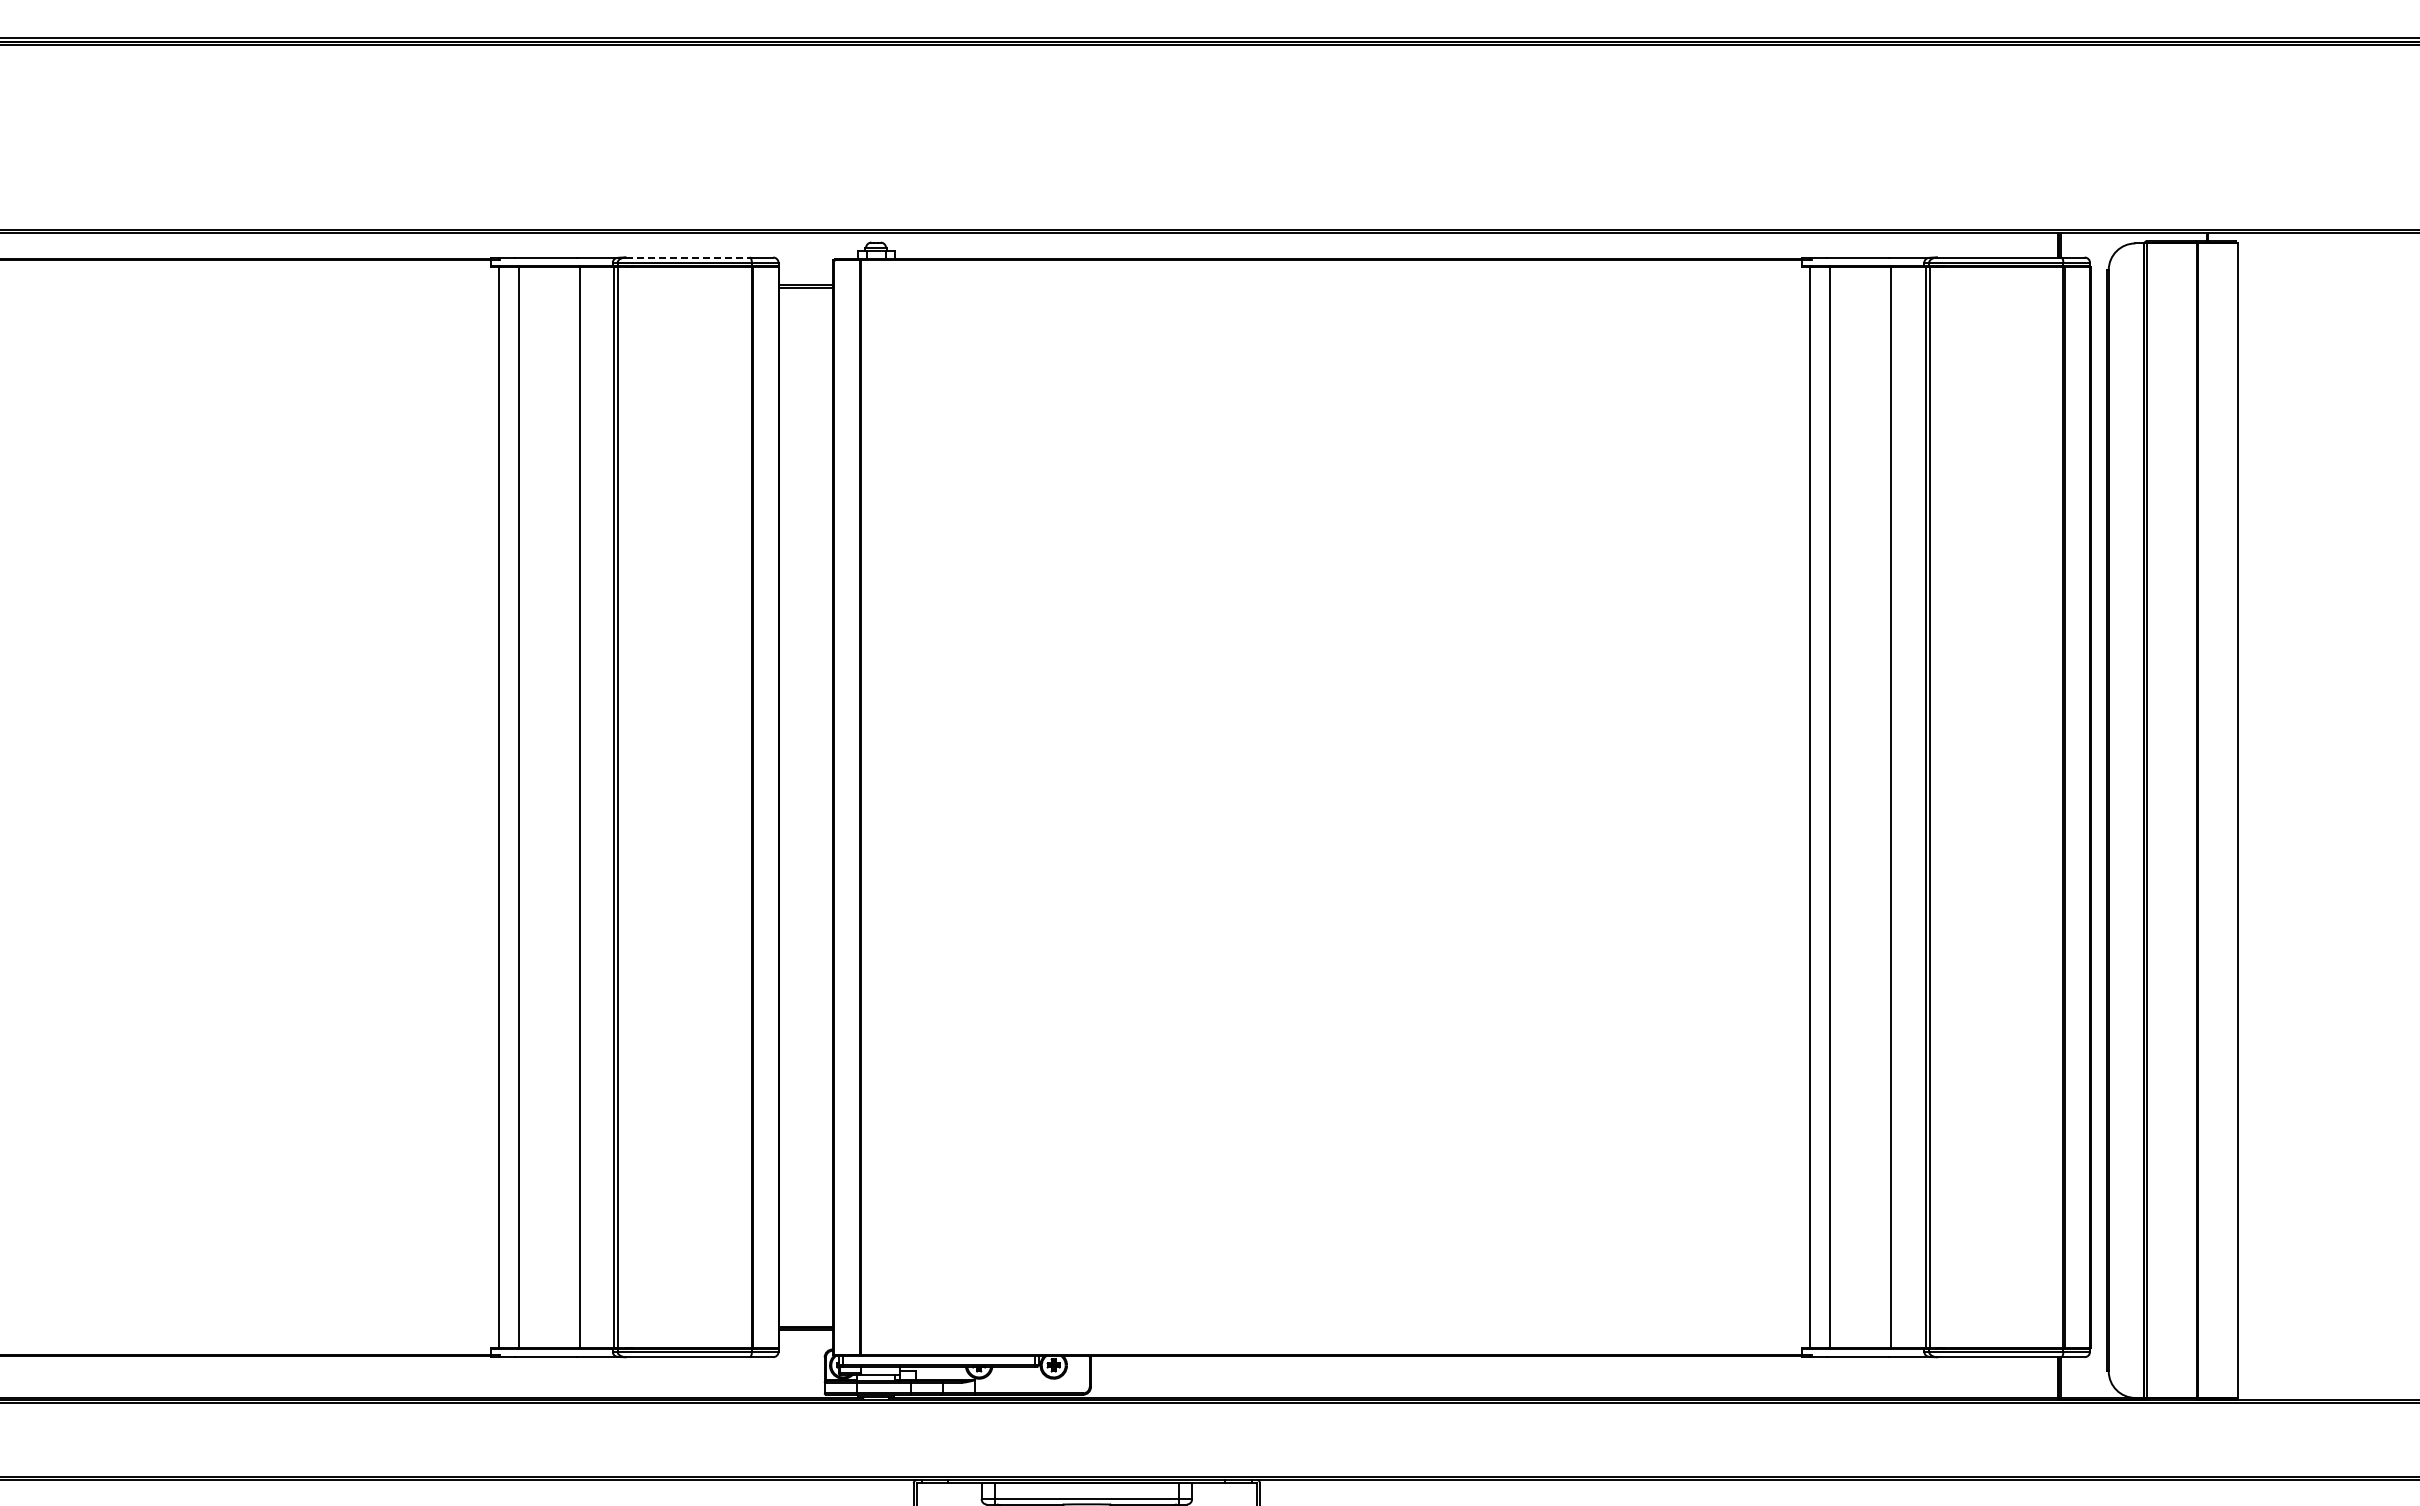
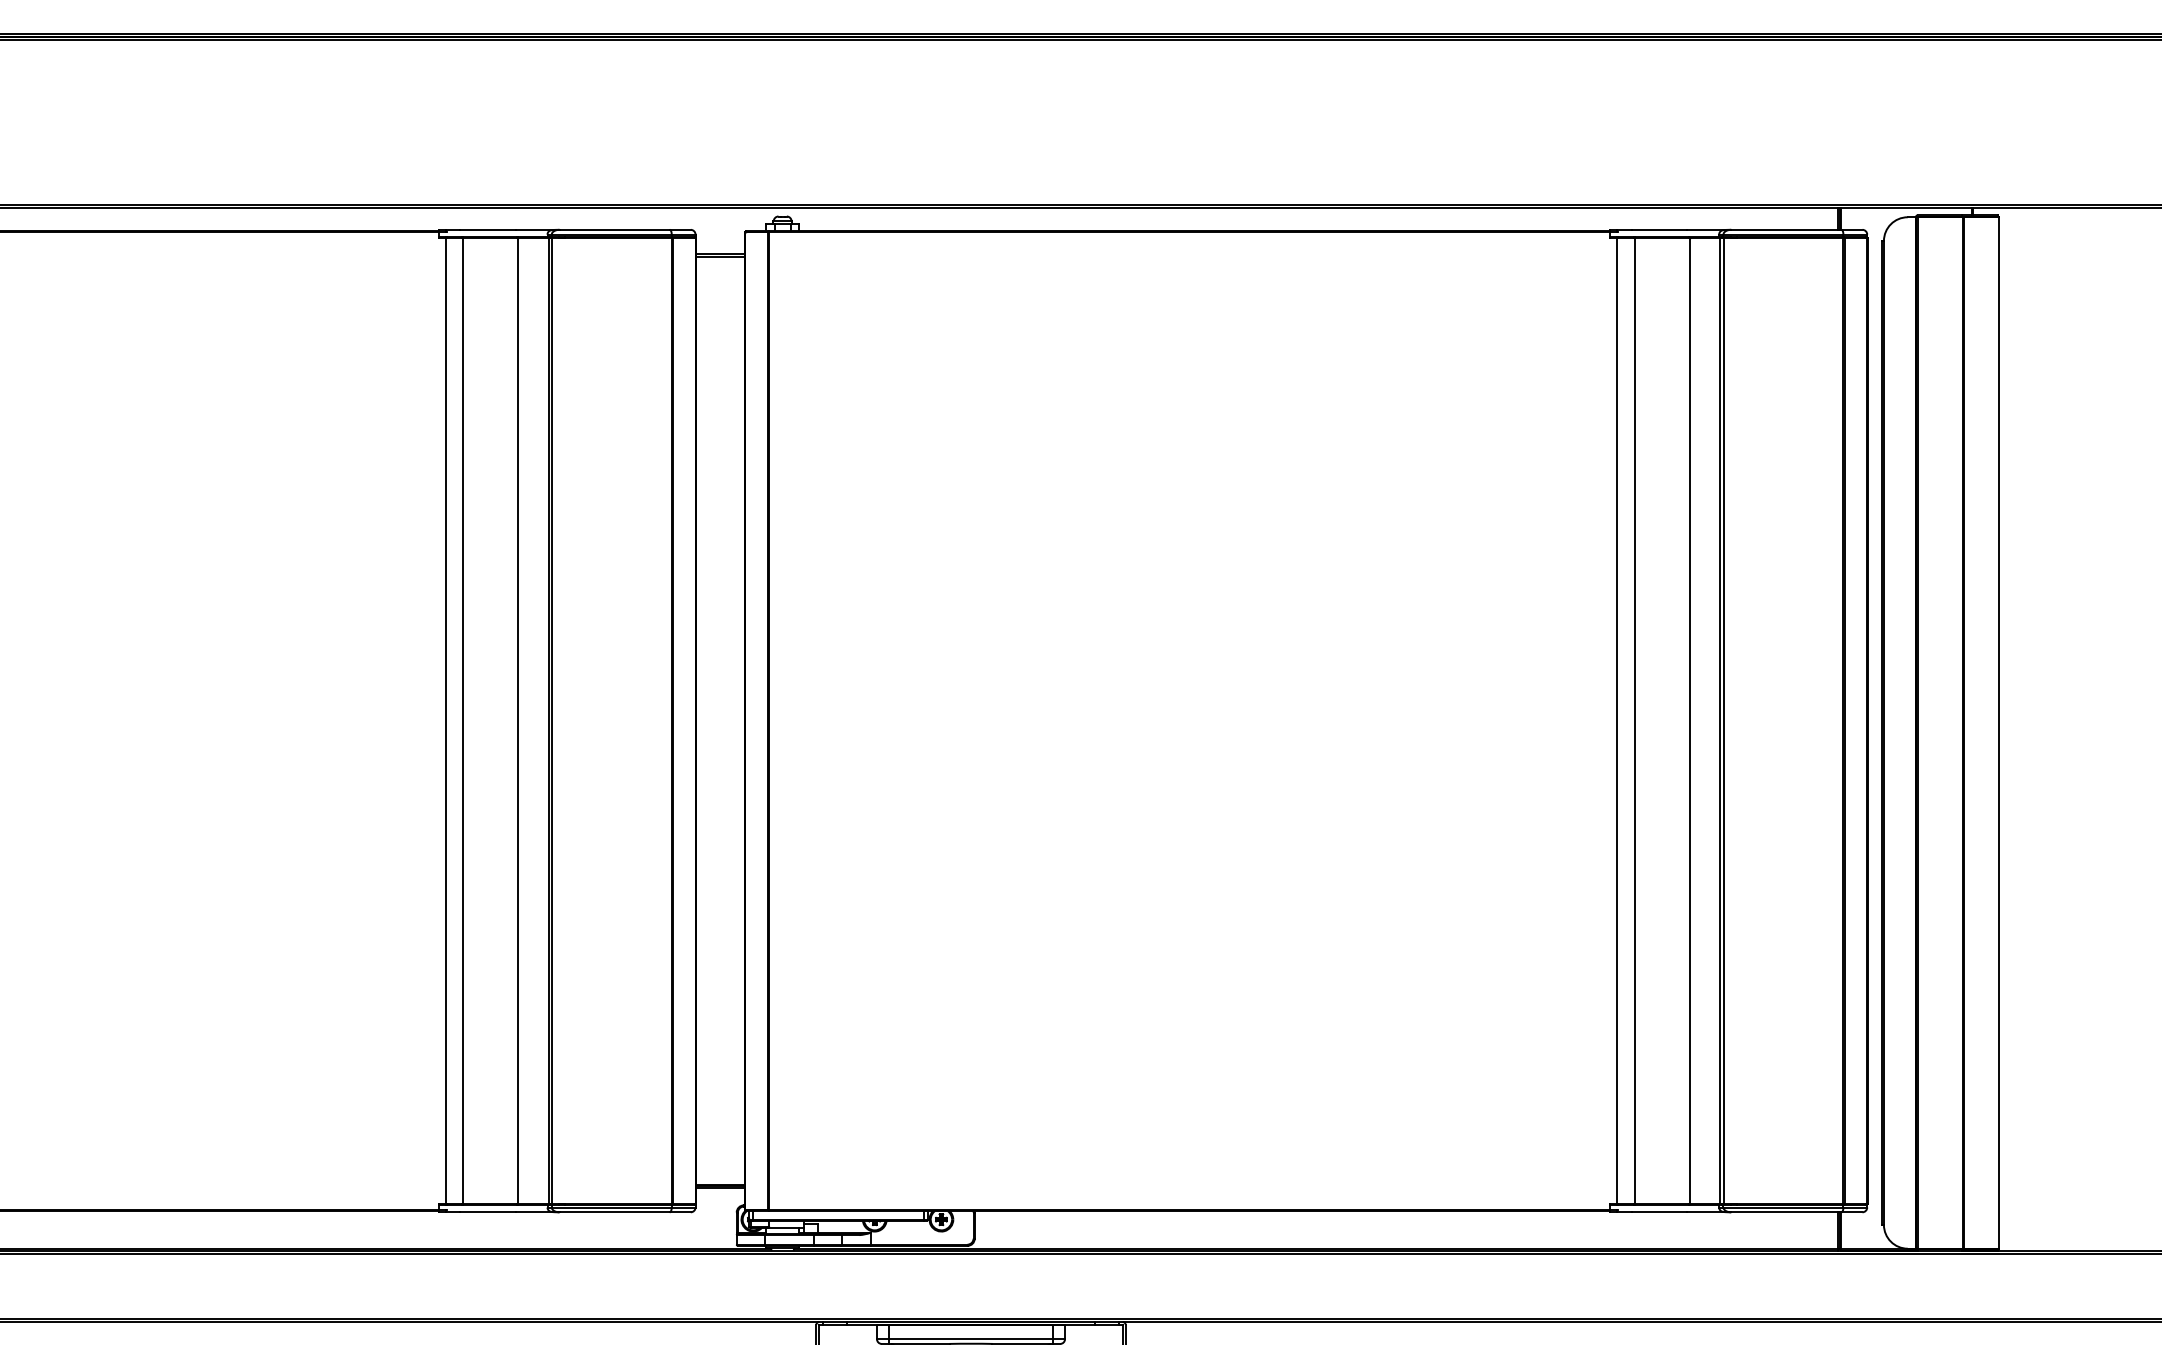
line: (688, 257) -> (615, 229), dashed -> solid

